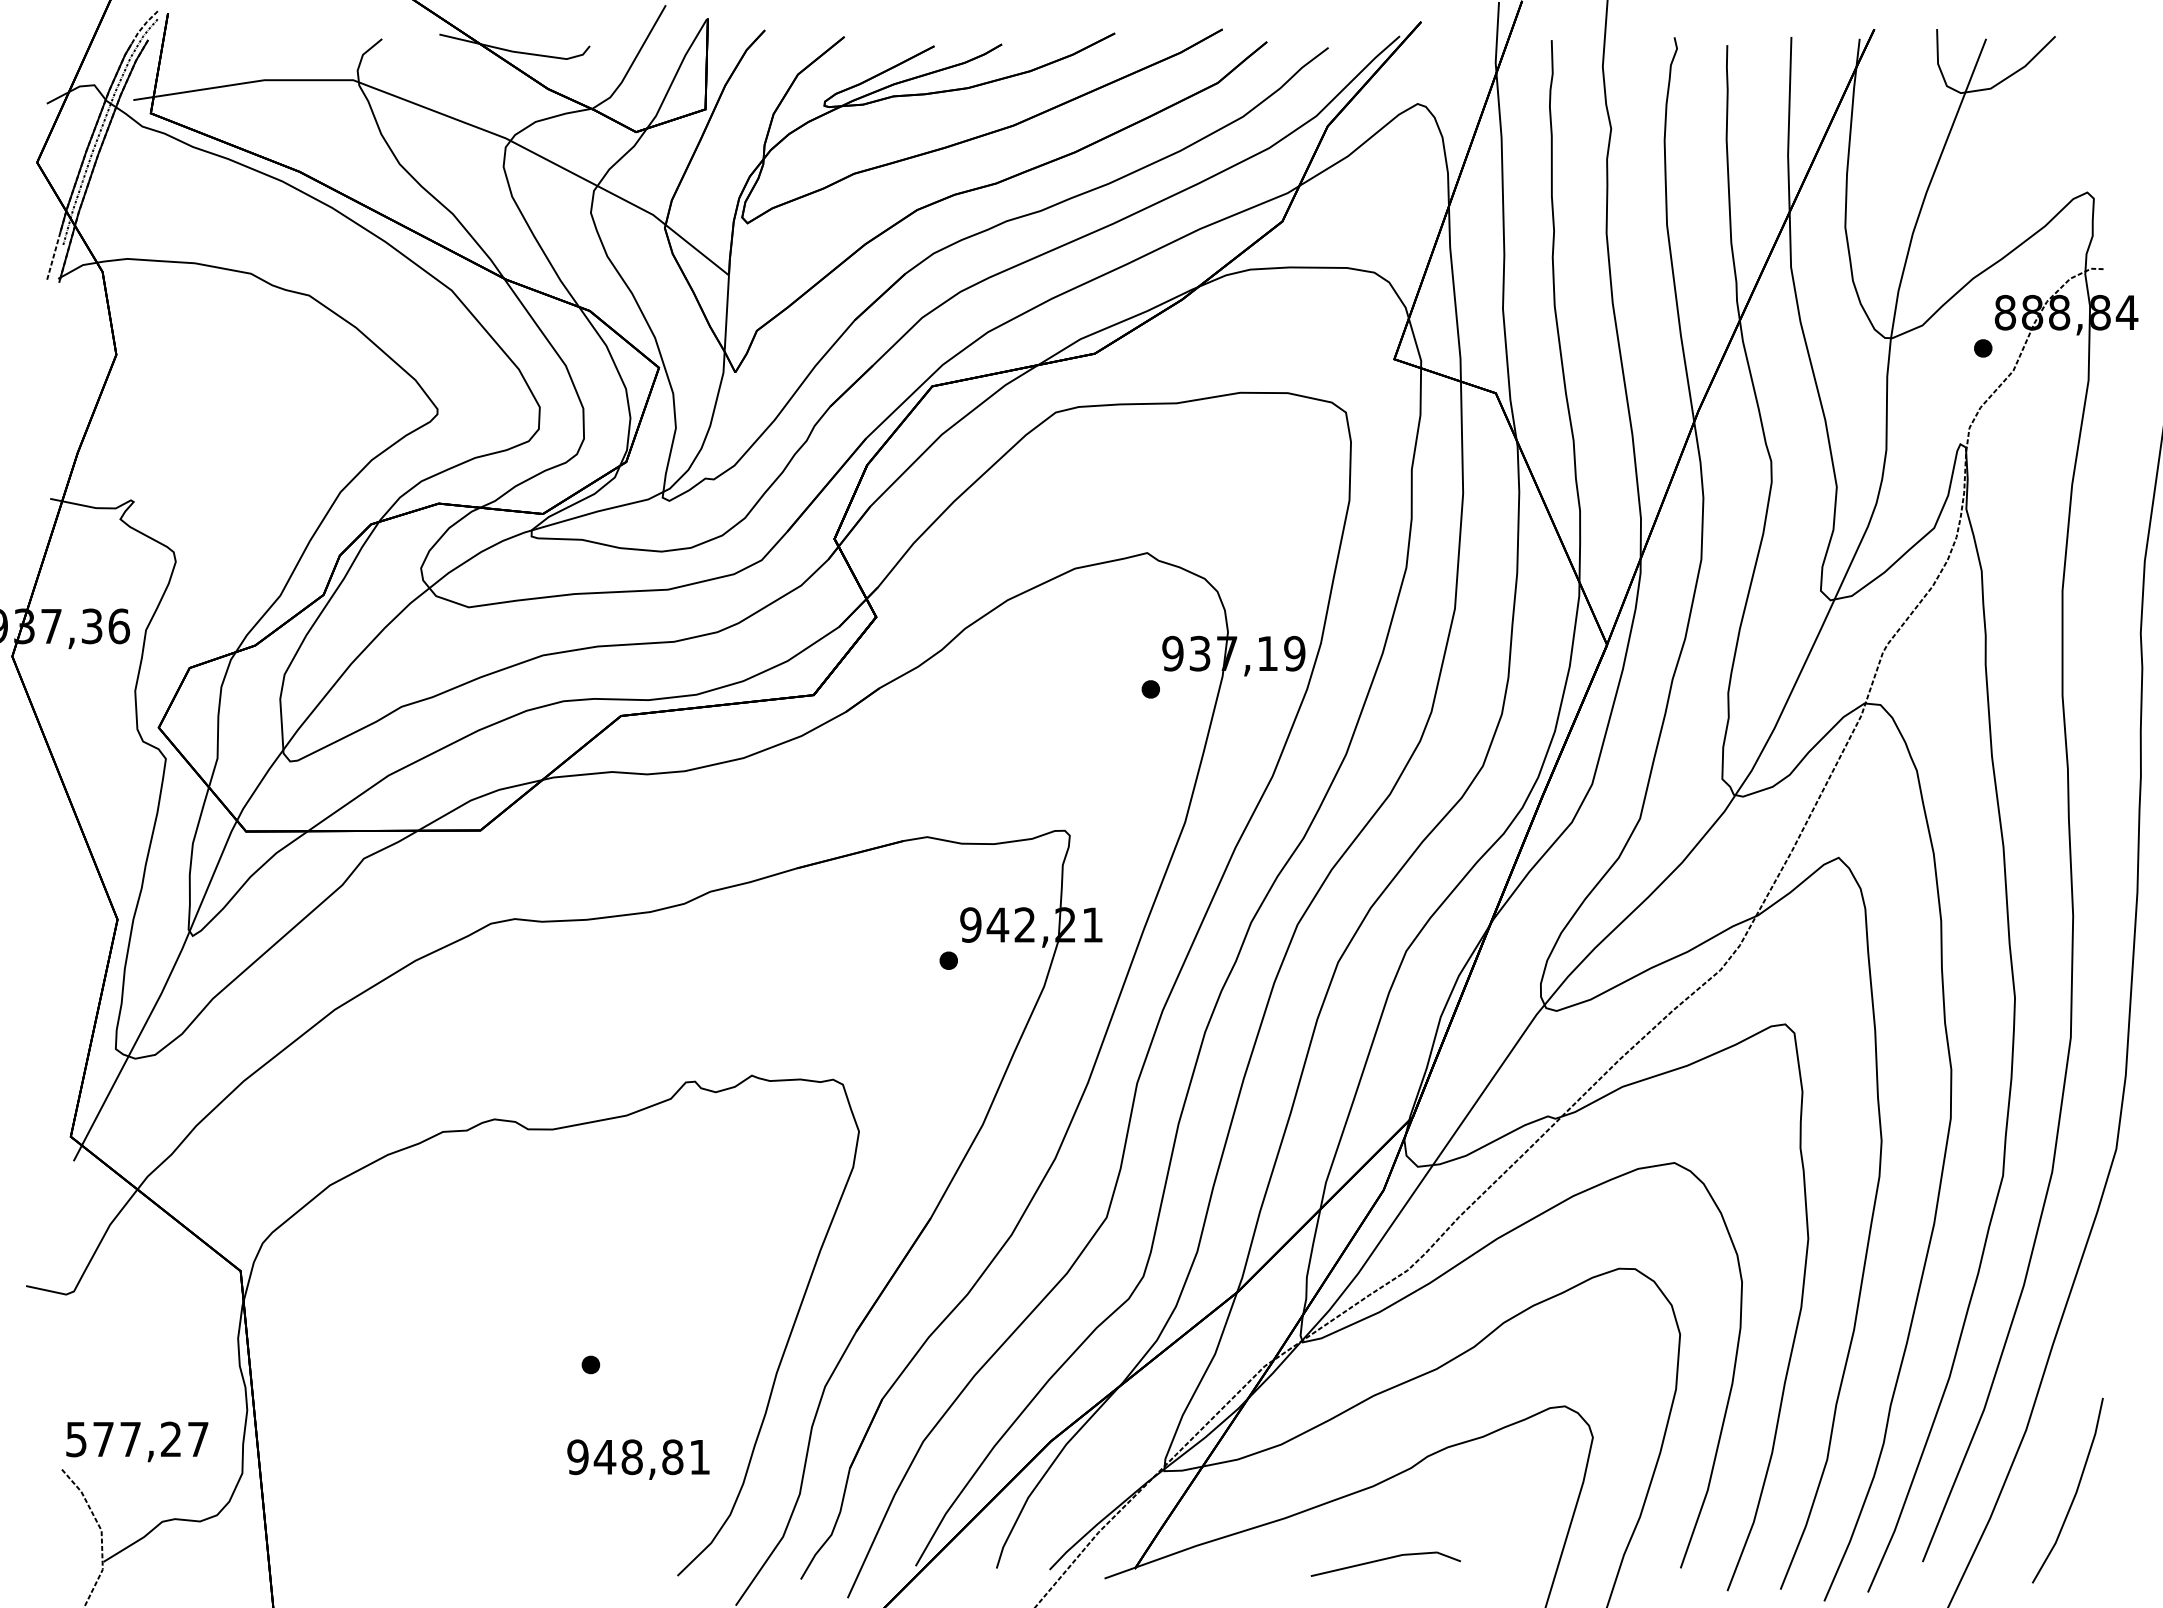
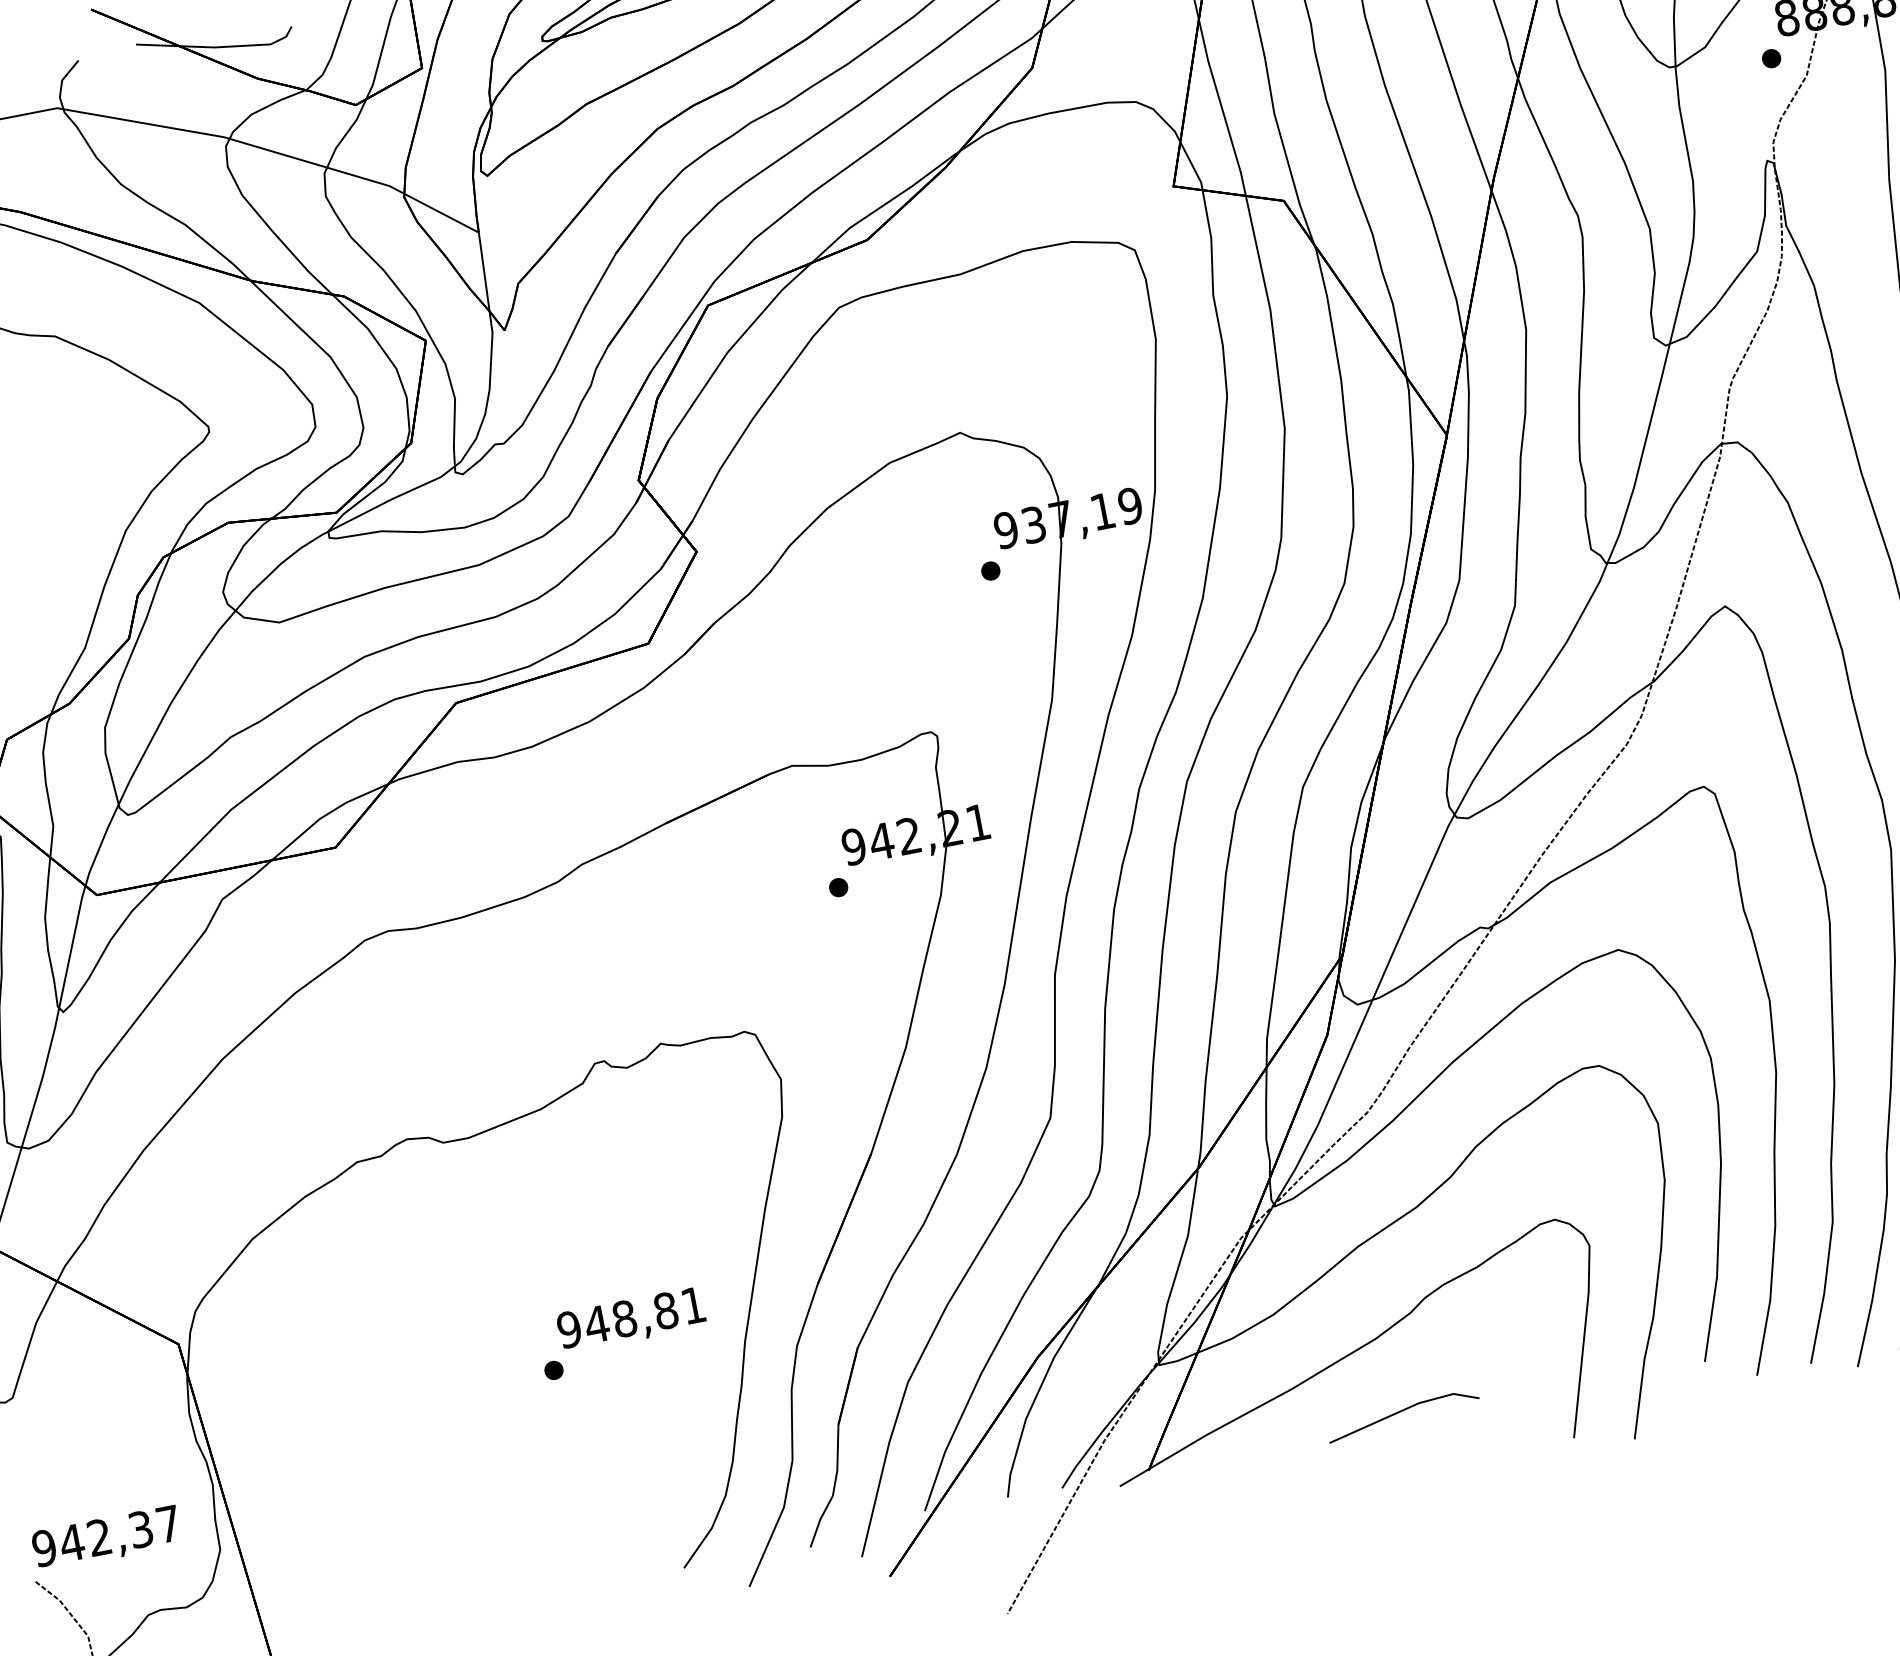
text: (123, 1439) -> (92, 1538), 577,27 -> 942,37
text: (638, 1459) -> (631, 1319), moved

